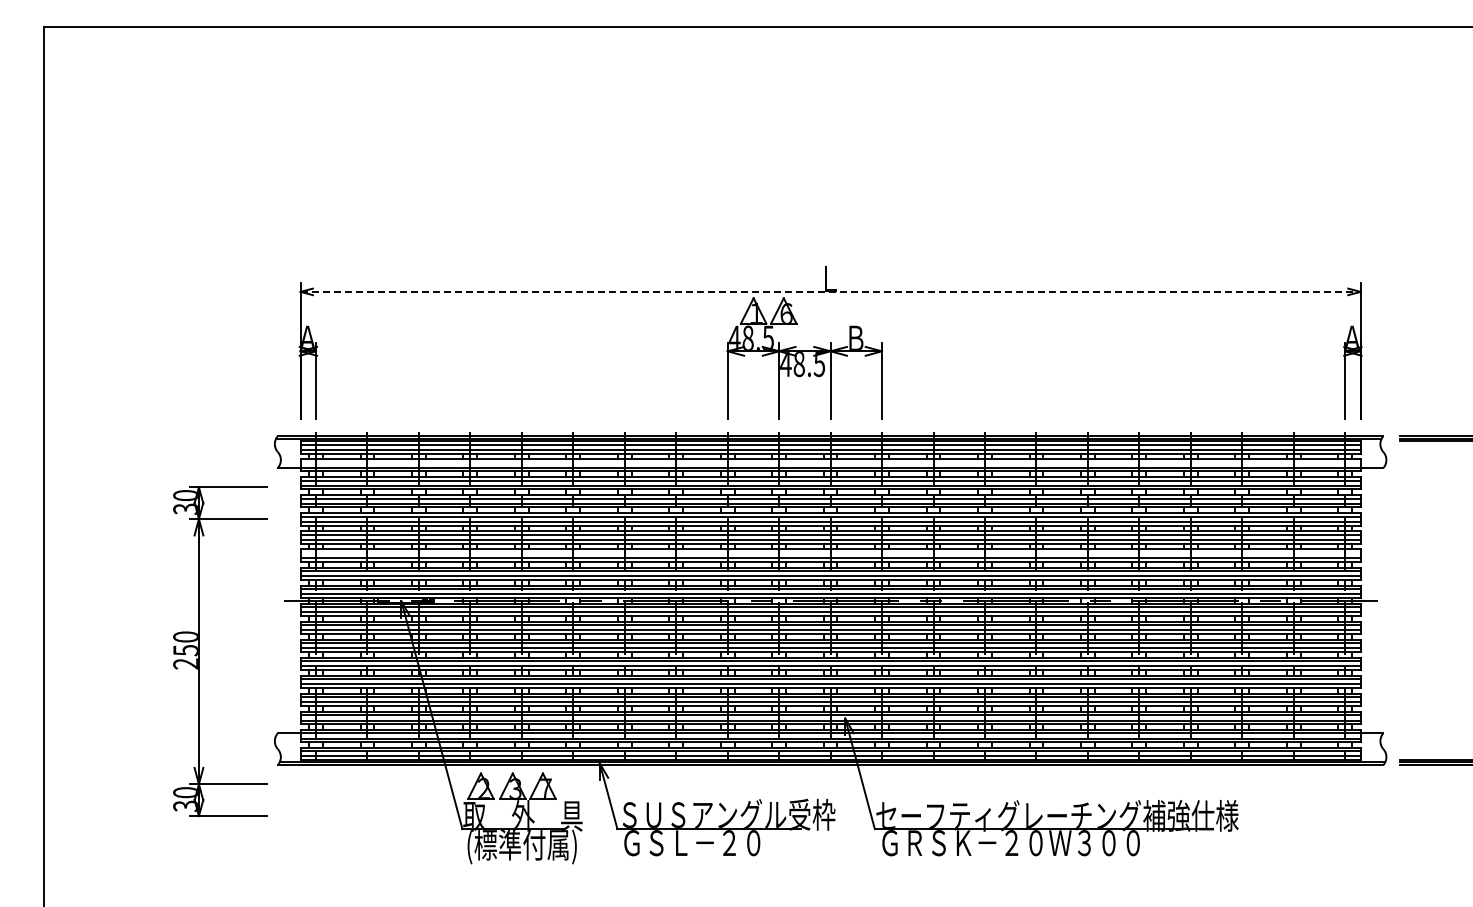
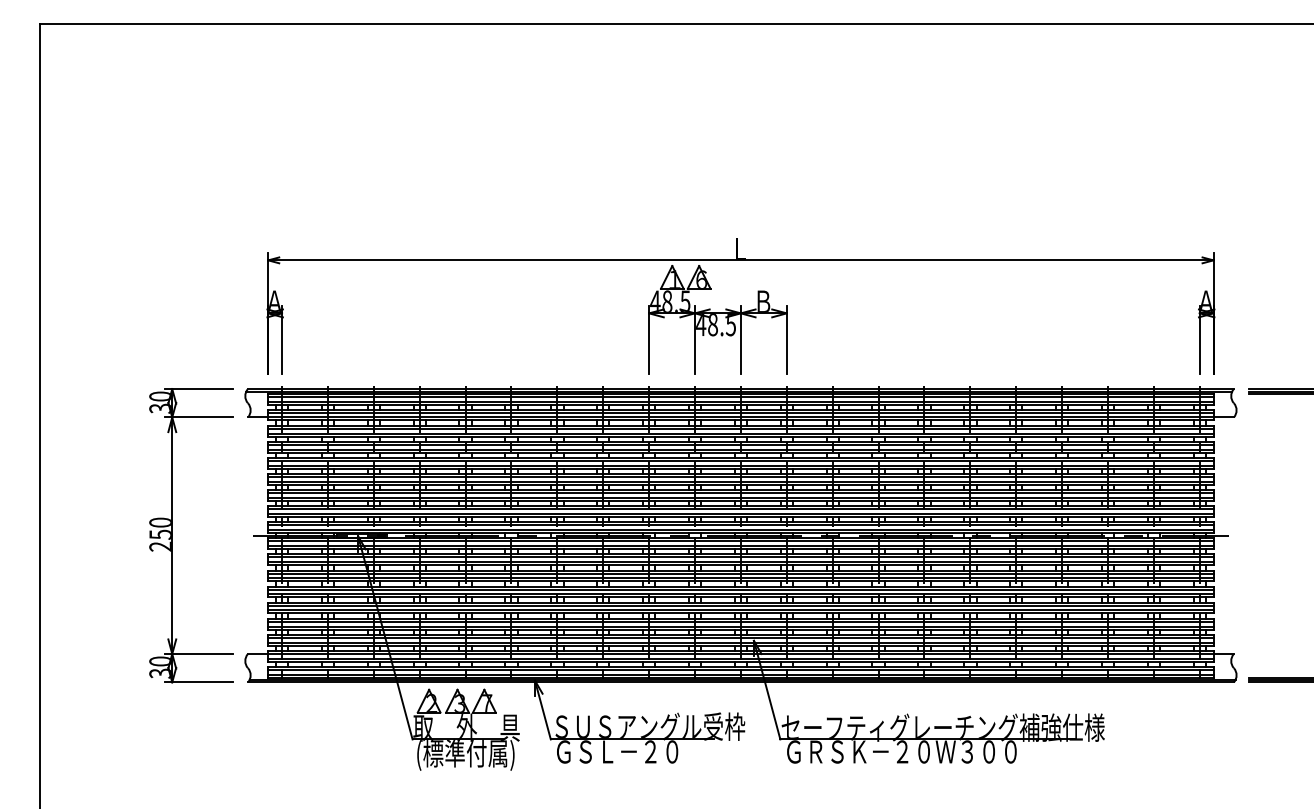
line: (830, 291) -> (740, 260), dashed -> solid
line: (830, 462) -> (740, 412), added
line: (830, 552) -> (740, 492), added
part: (199, 651) -> (172, 535), moved

